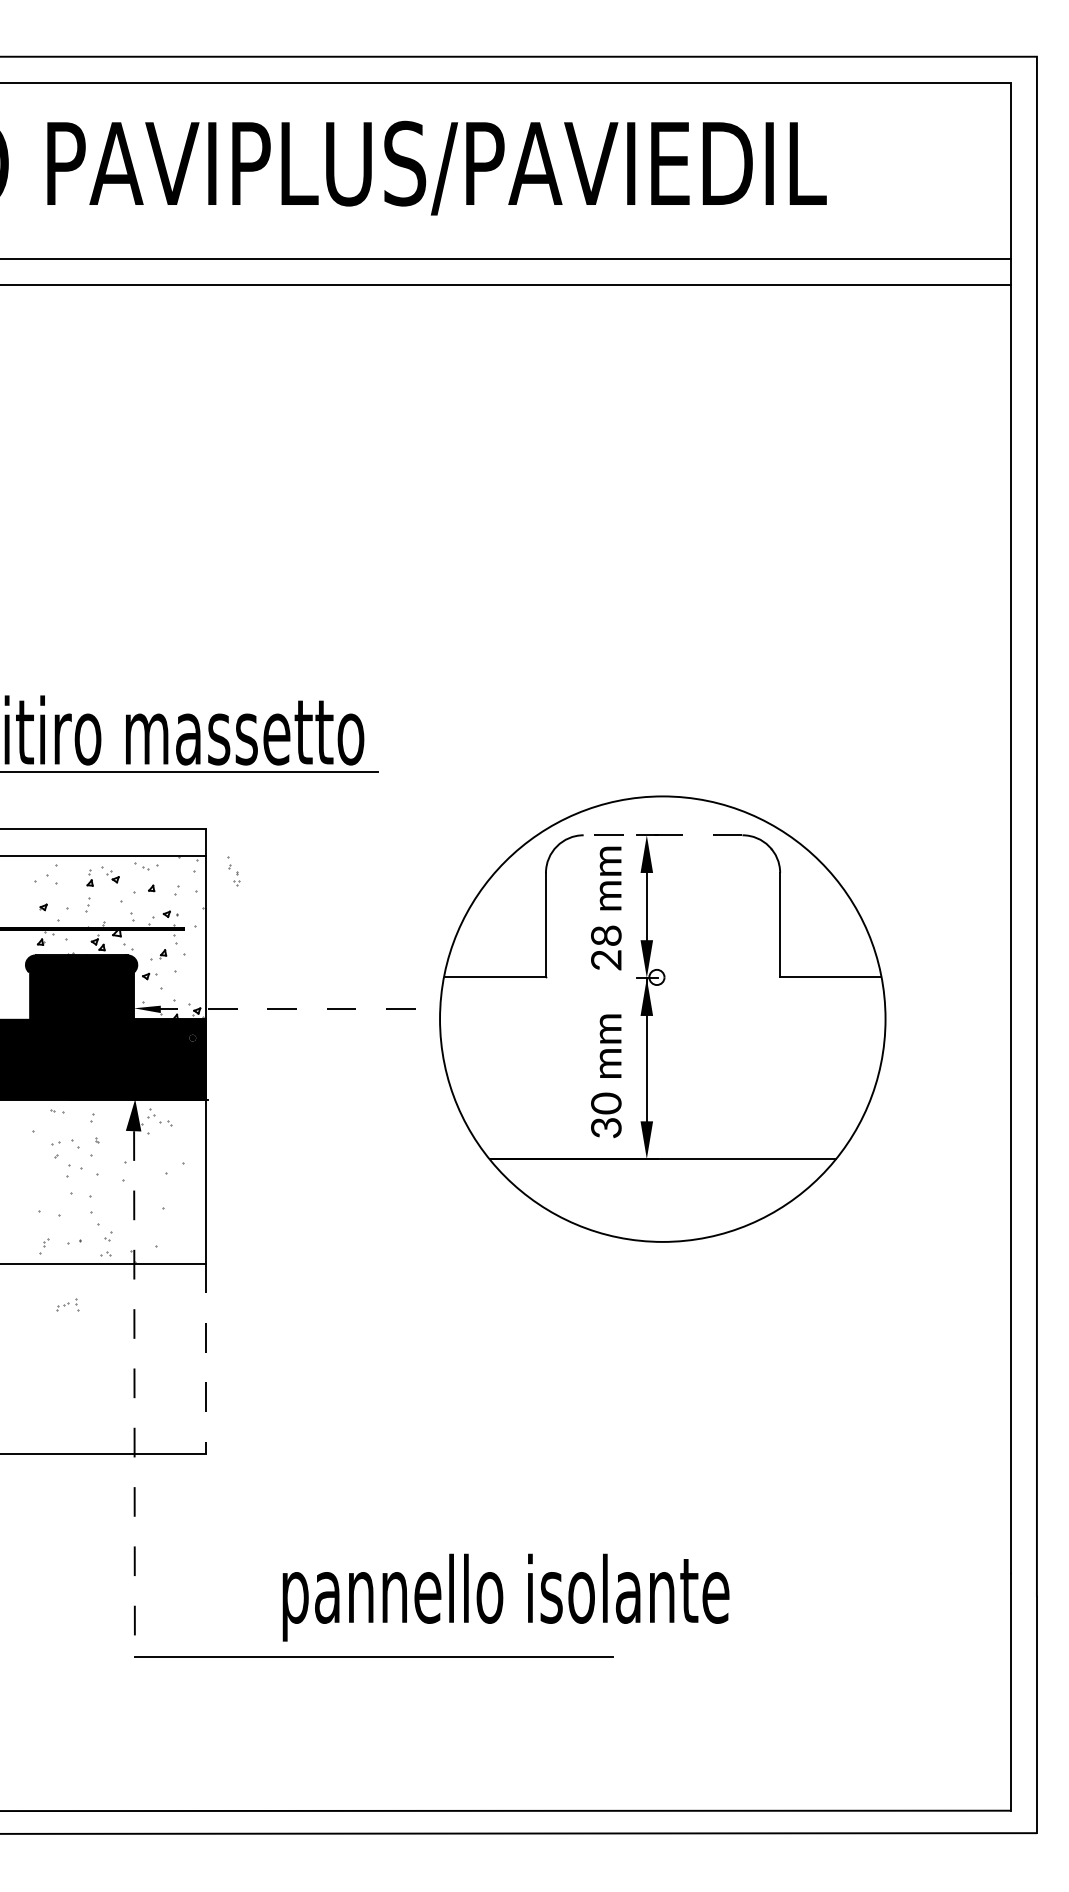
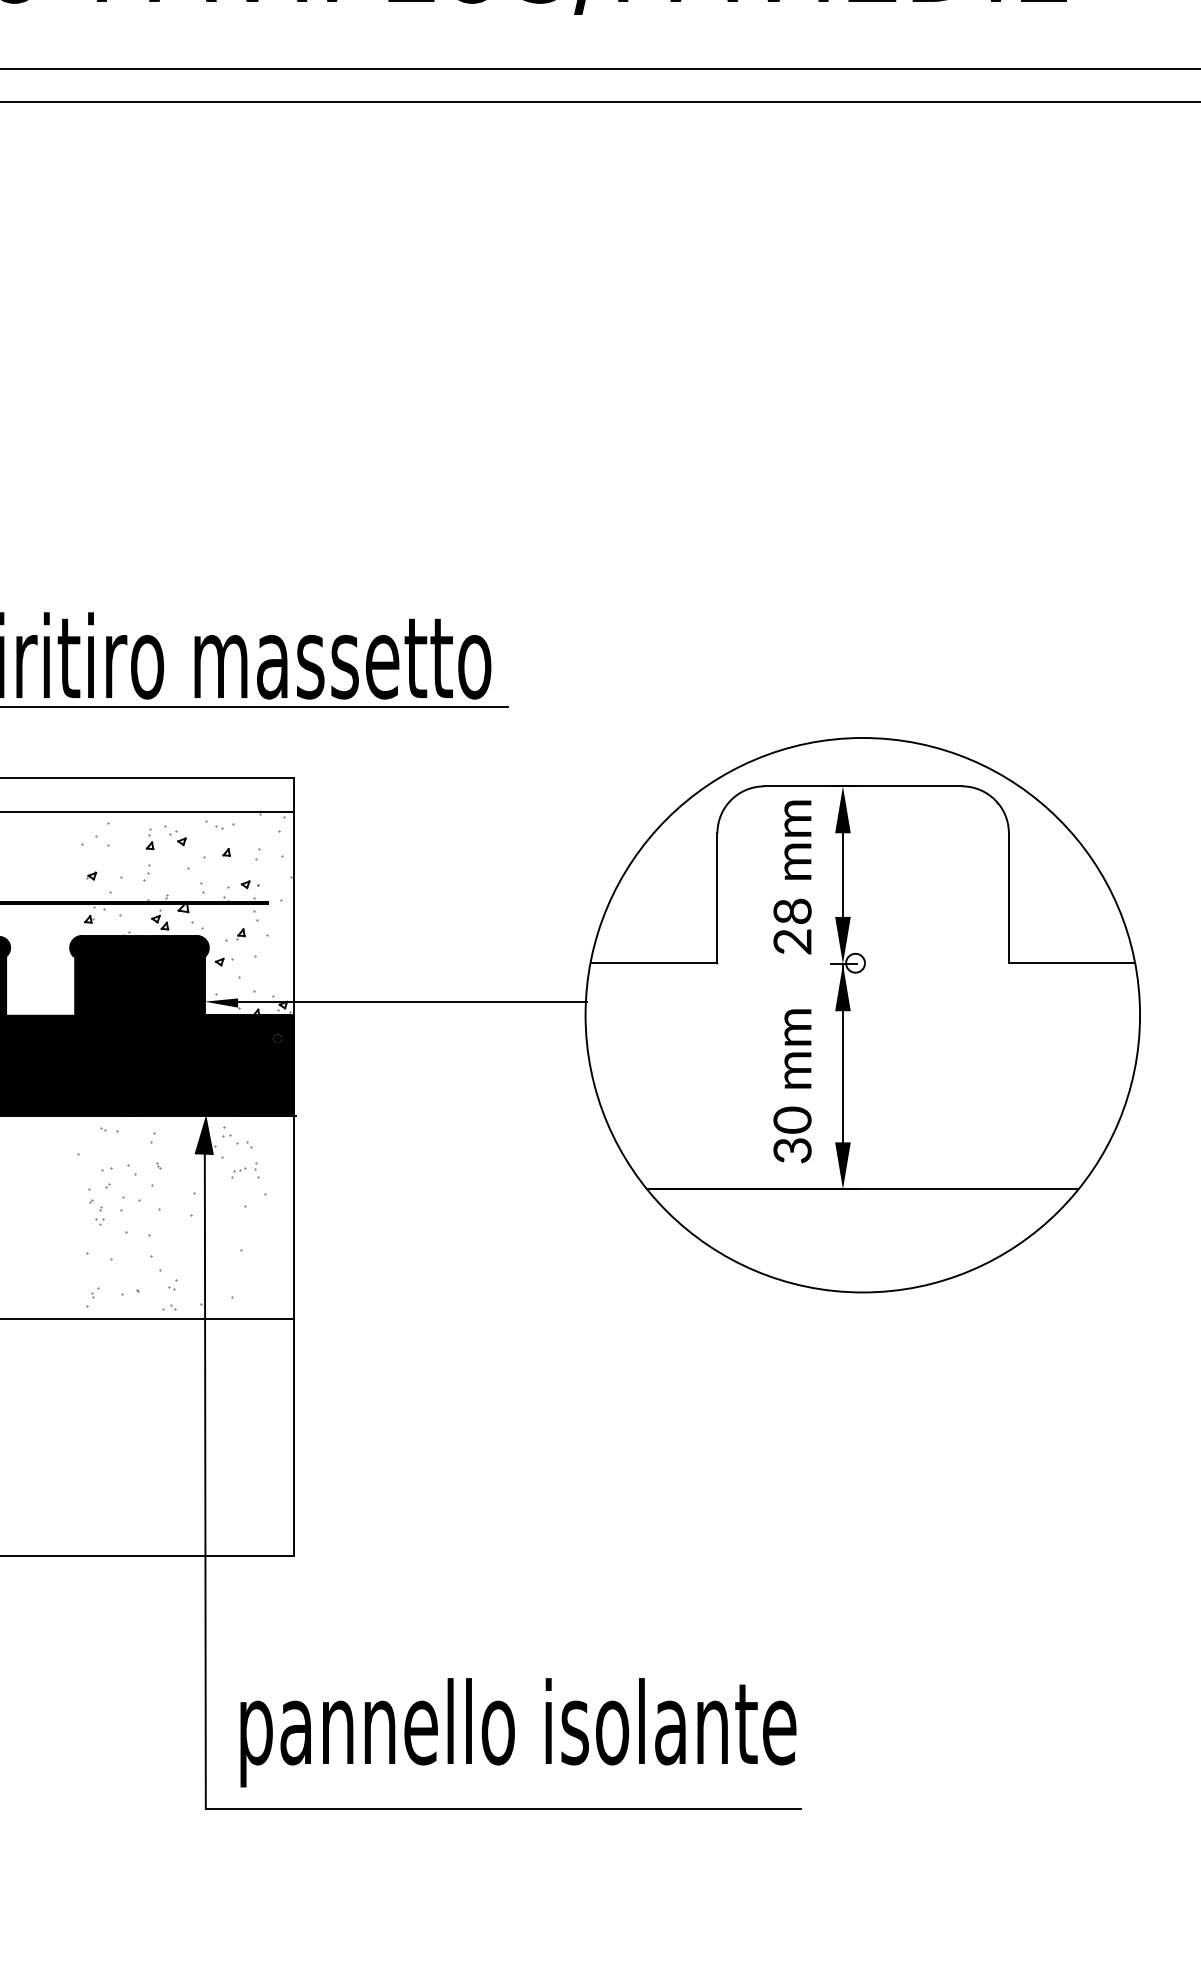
line: (662, 835) -> (862, 786), dashed -> solid
part: (233, 871) -> (95, 1207), moved
line: (295, 1008) -> (405, 1001), dashed -> solid
part: (67, 1304) -> (245, 1169), moved
line: (205, 1359) -> (293, 1438), dashed -> solid
line: (134, 1393) -> (205, 1481), dashed -> solid
text: (505, 1597) -> (517, 1732), moved

